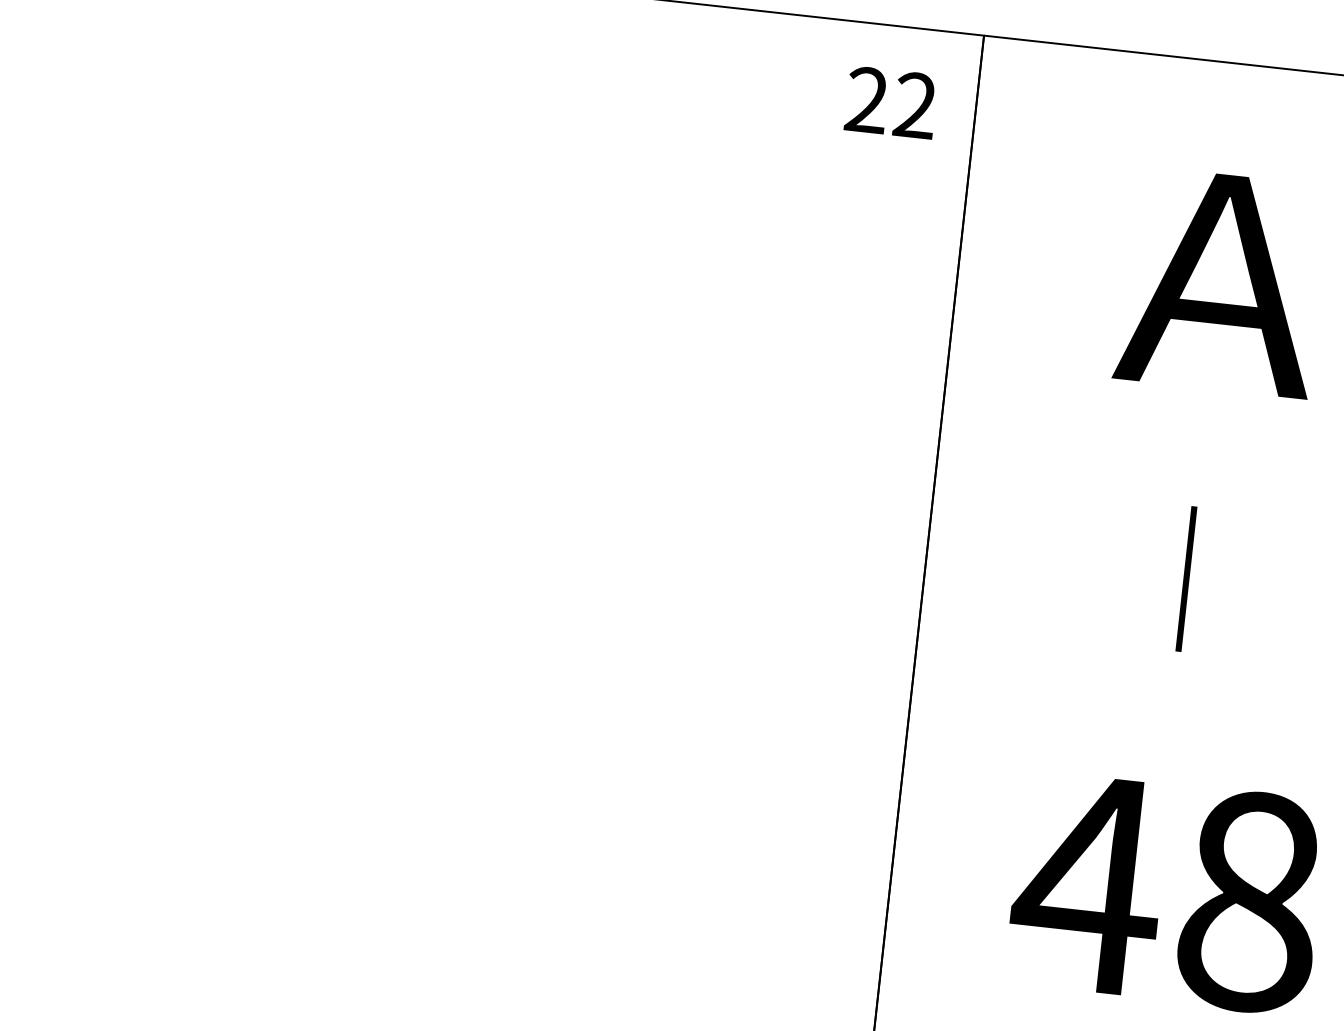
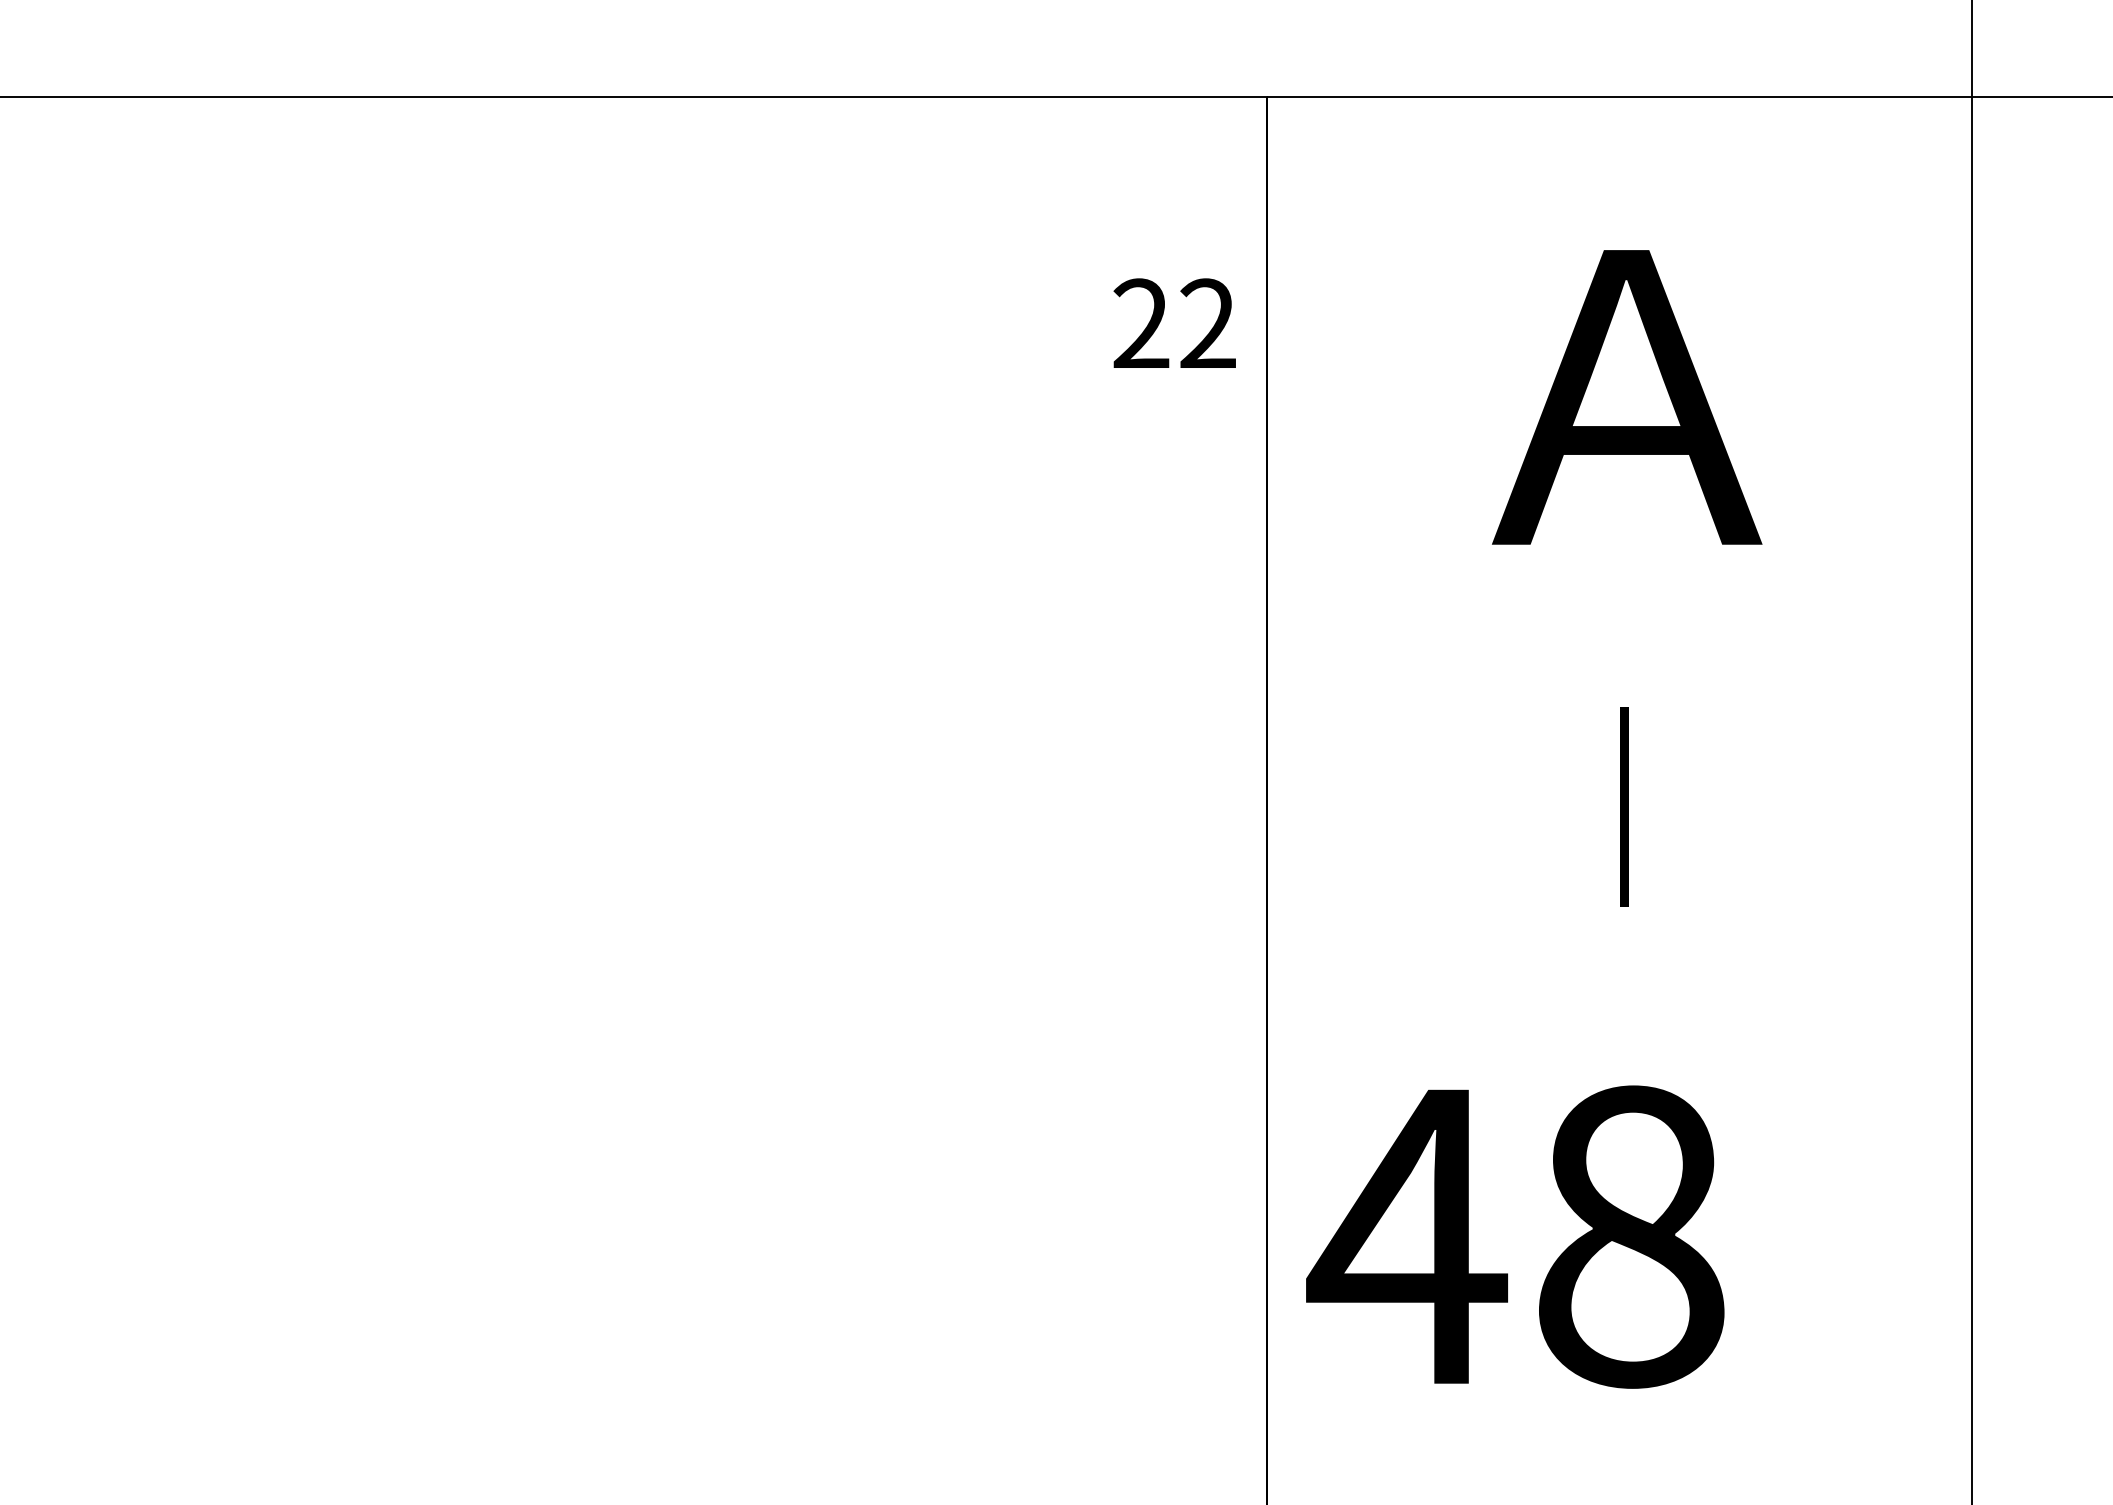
text: (891, 101) -> (1174, 322), moved
text: (1166, 892) -> (1515, 1236), moved

